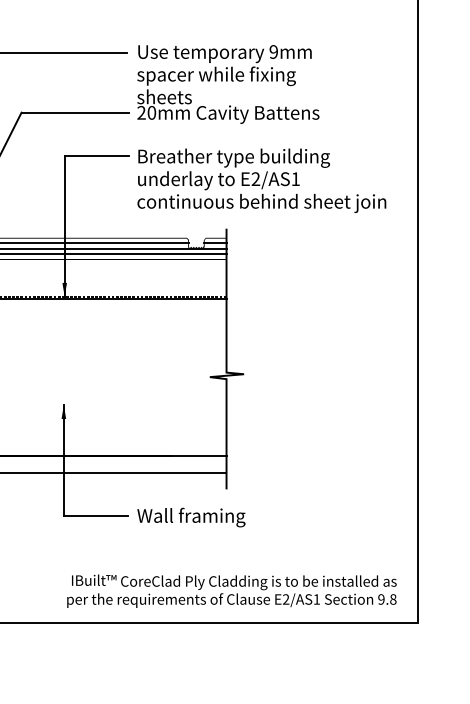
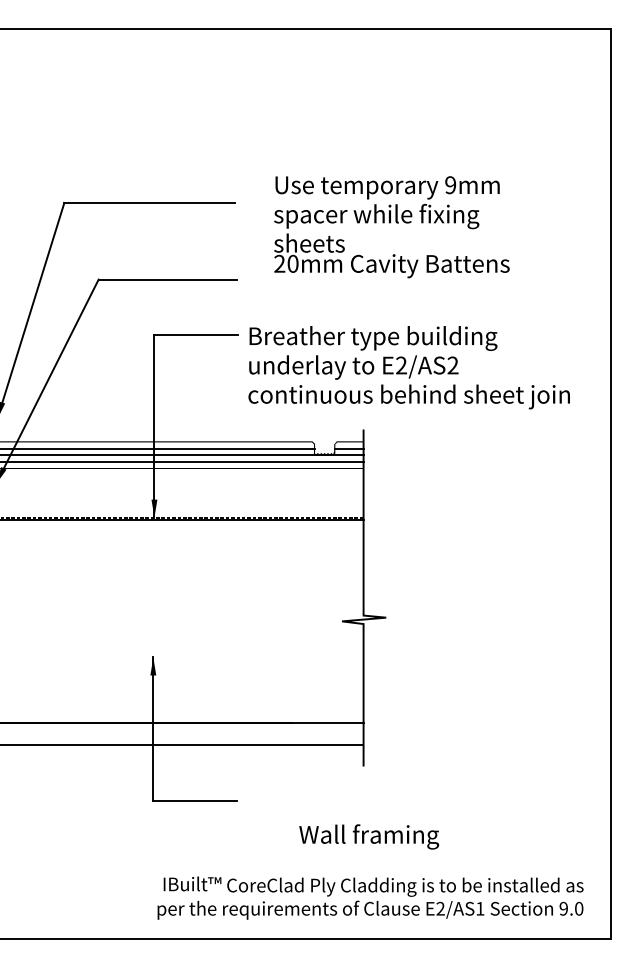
text: (228, 84) -> (391, 227), moved
text: (295, 179) -> (452, 365), E2/AS1 -> E2/AS2
text: (191, 517) -> (369, 836), moved
text: (393, 599) -> (579, 908), 9.8 -> 9.0

